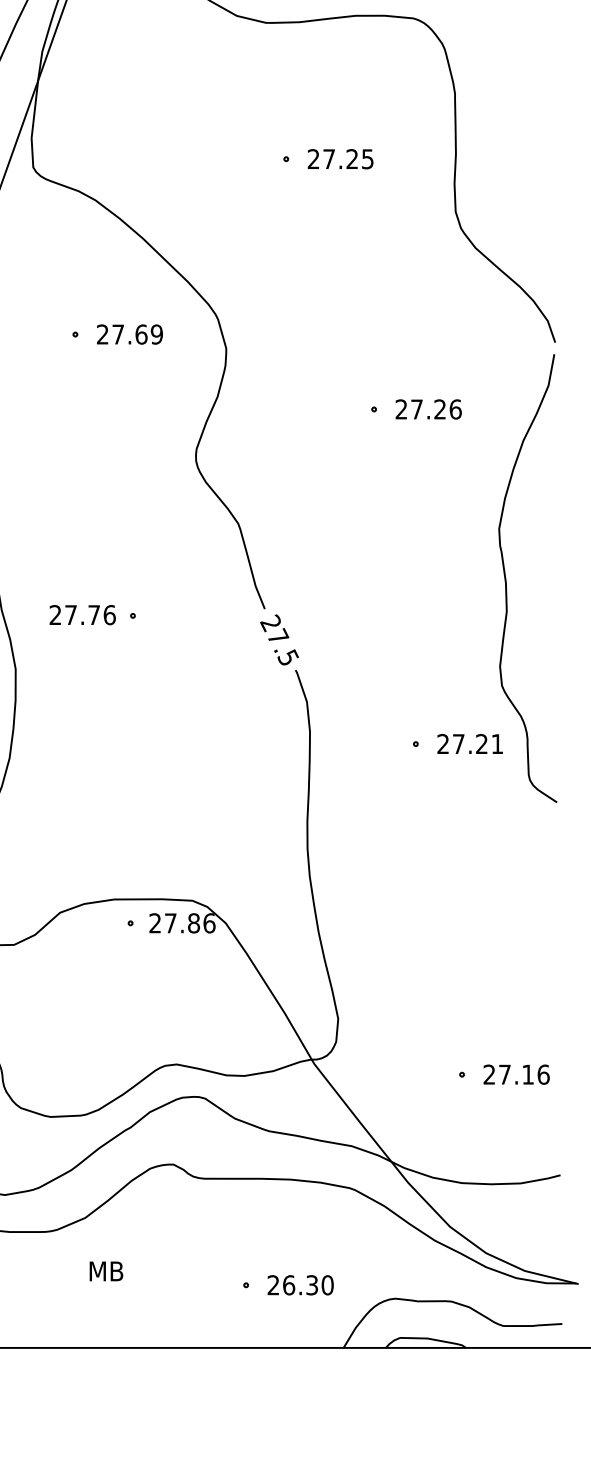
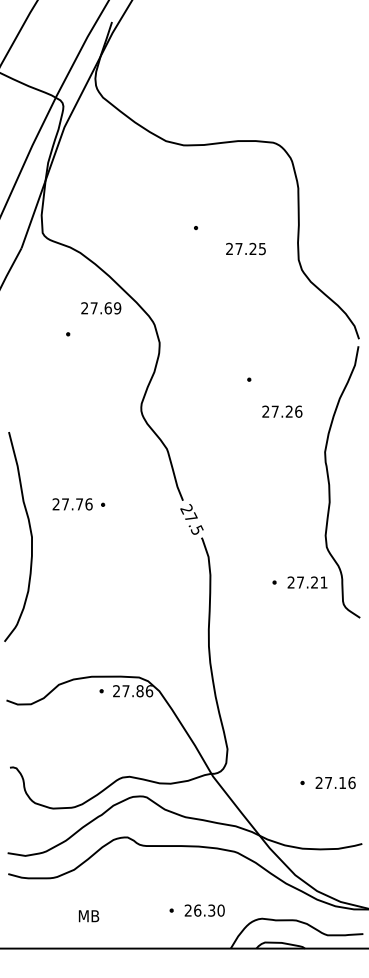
text: (339, 158) -> (245, 248), moved
text: (130, 334) -> (101, 308), moved
text: (428, 409) -> (282, 411), moved
text: (107, 1271) -> (89, 916), moved

